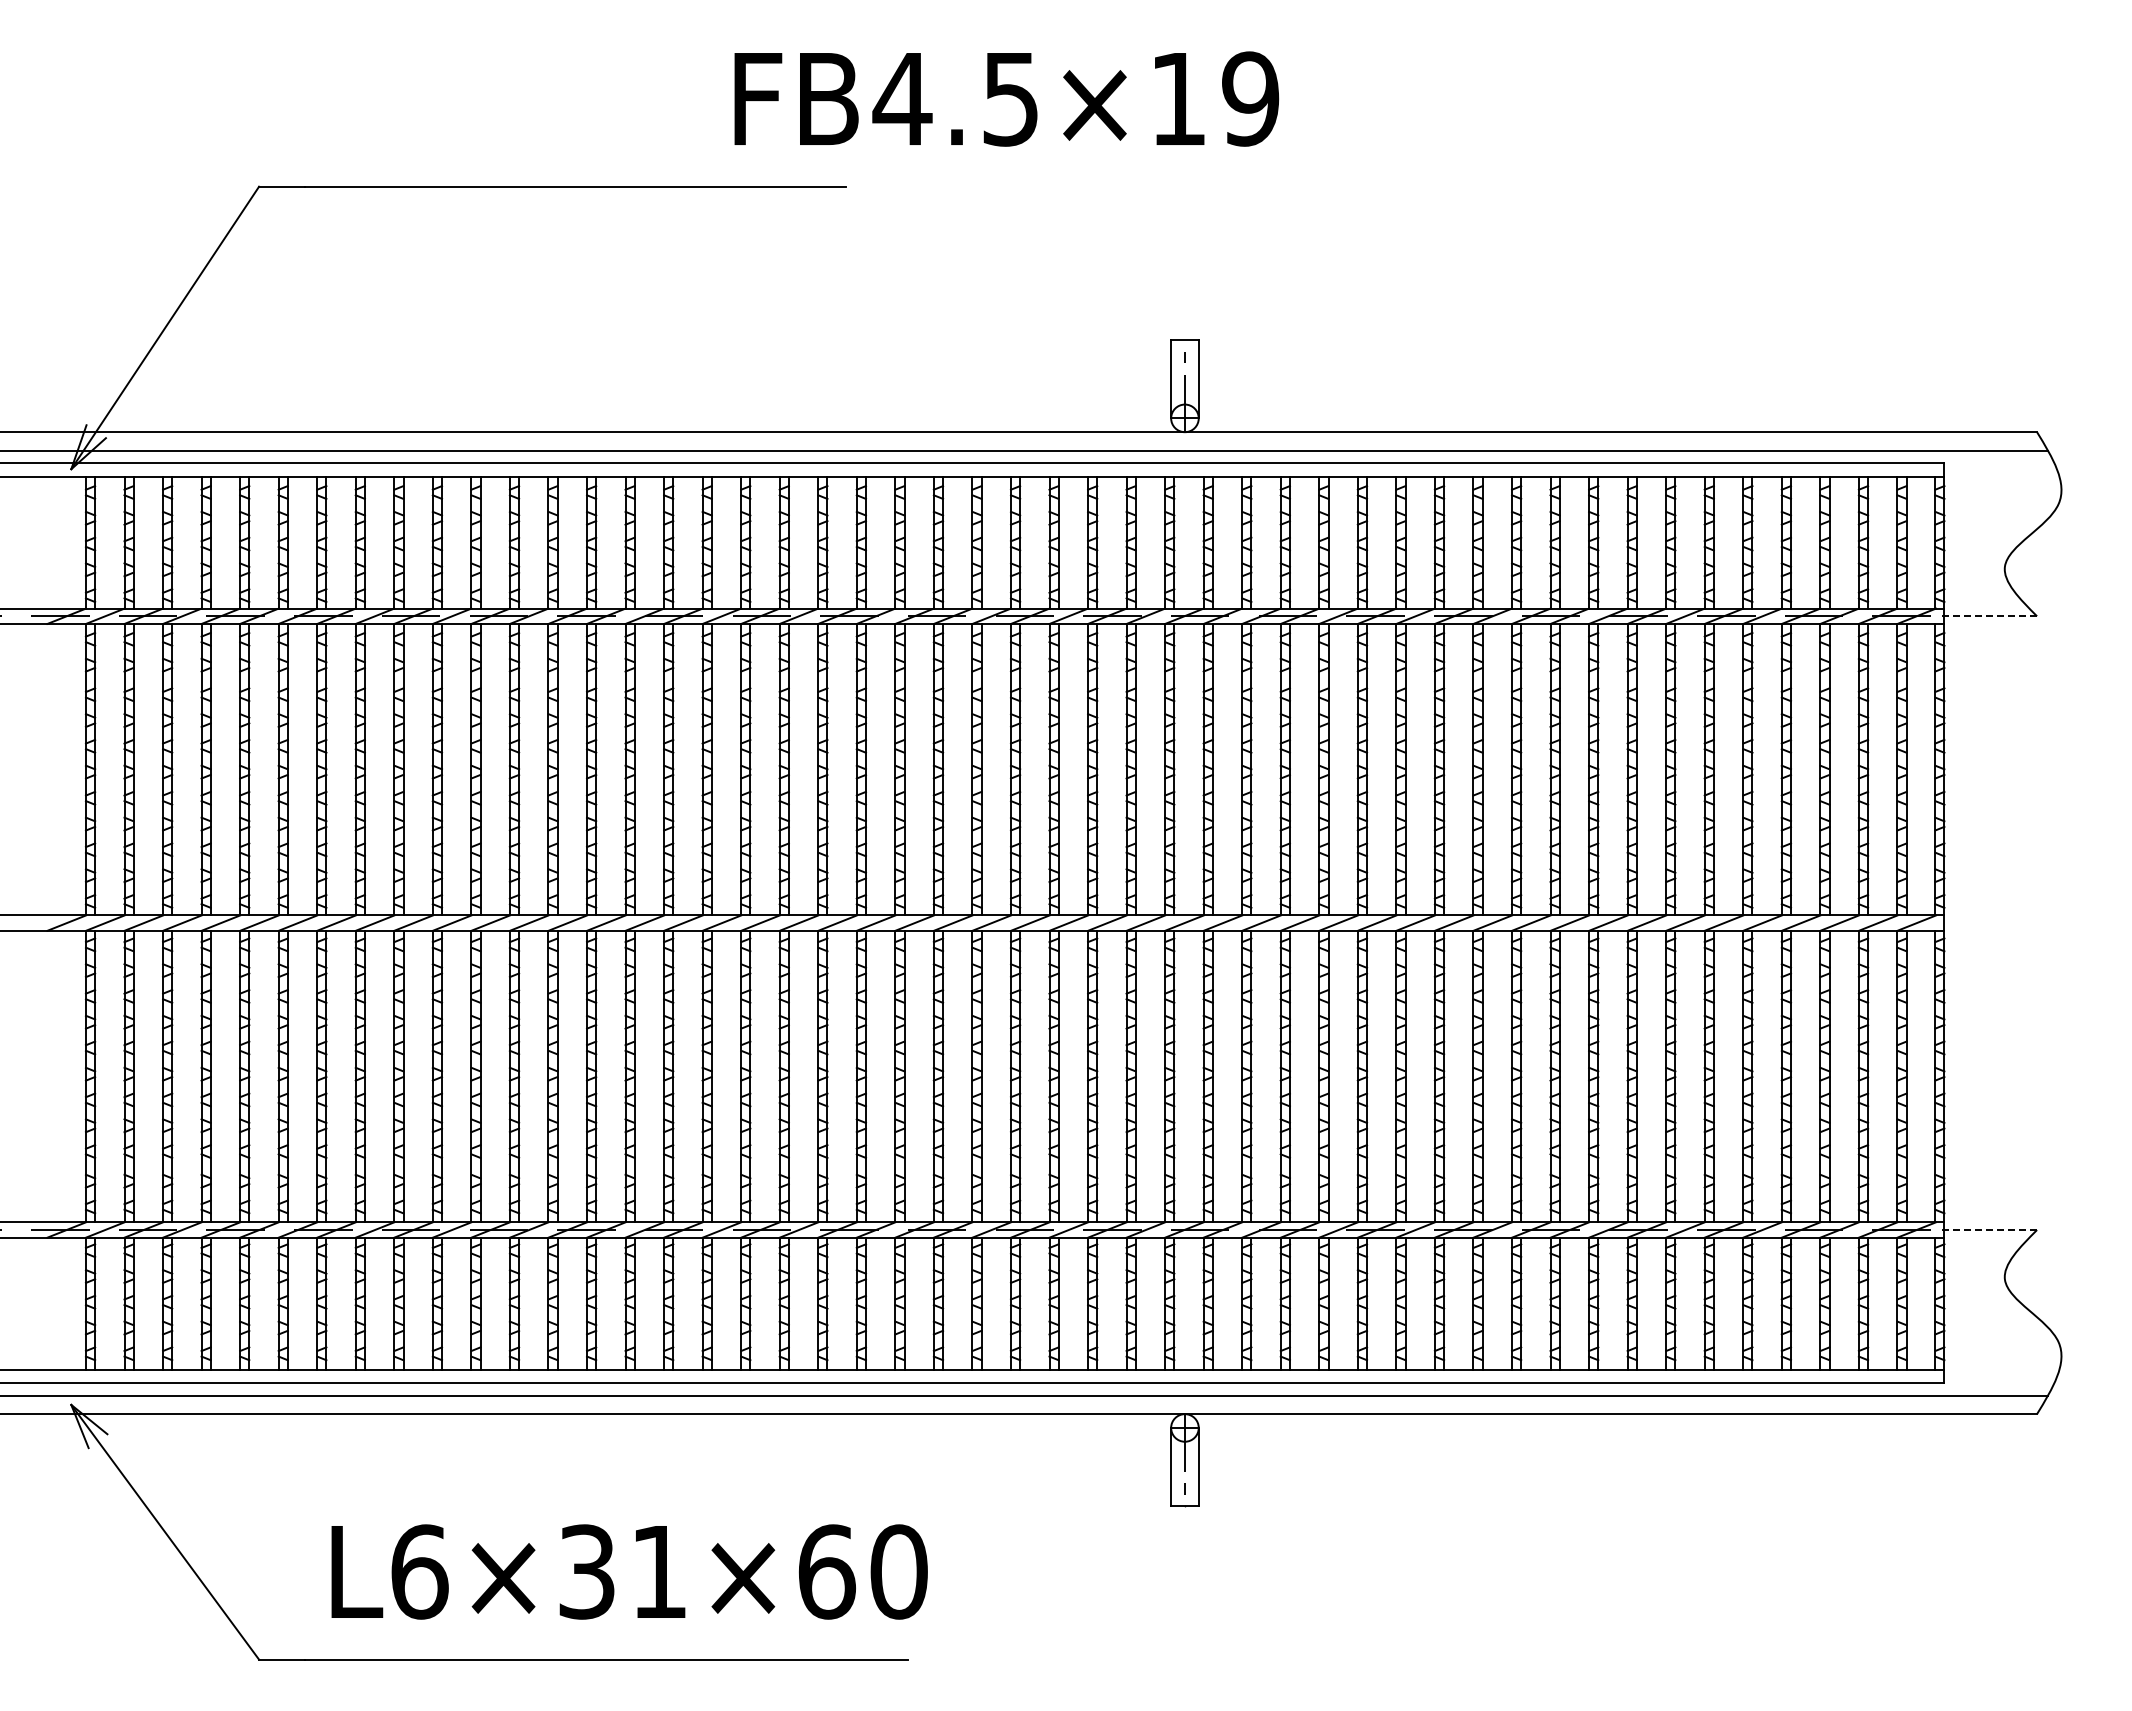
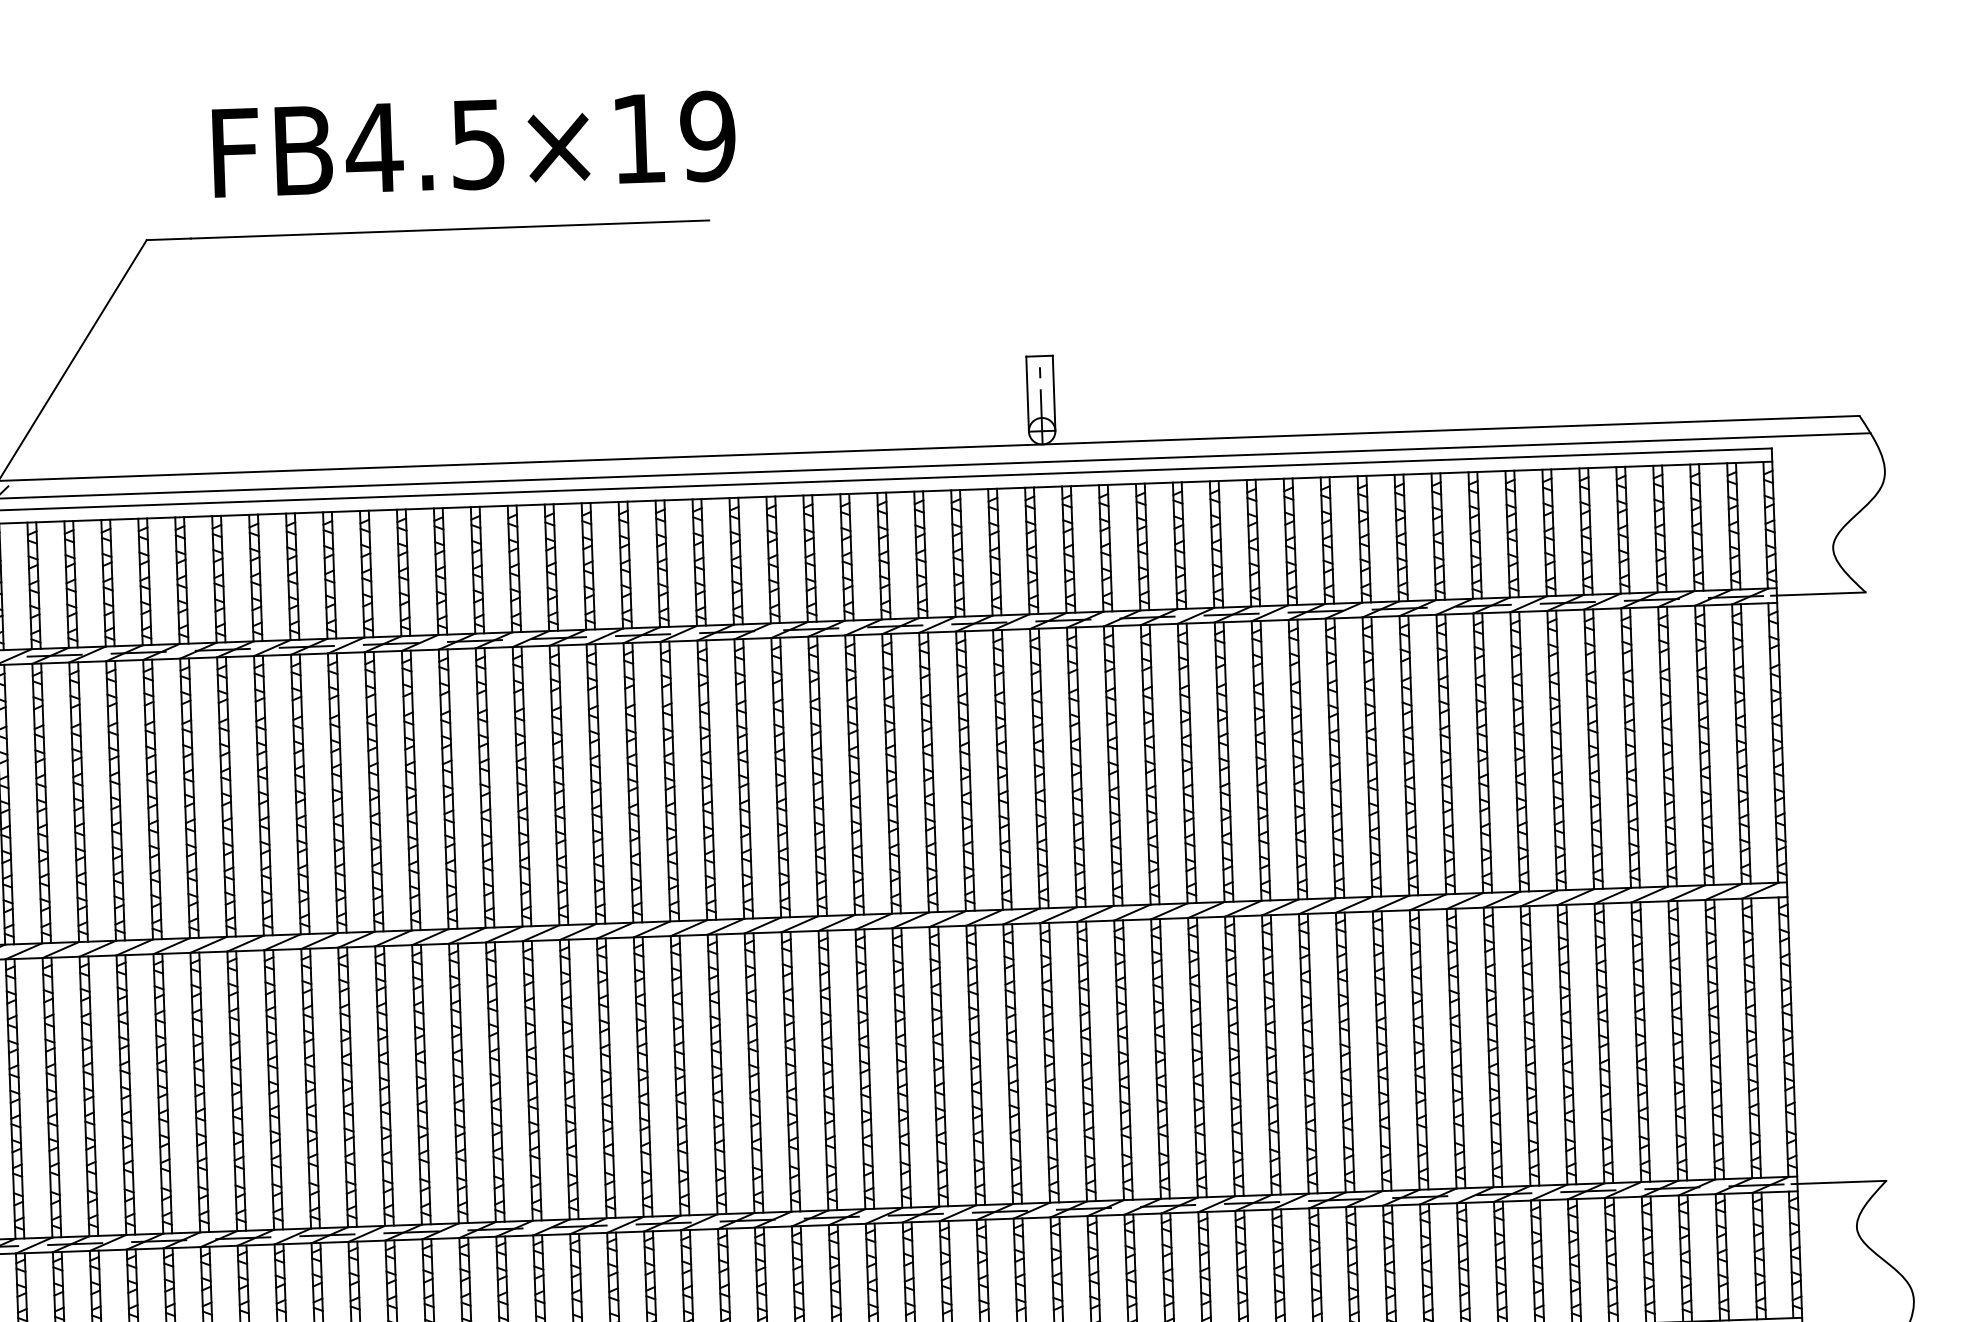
text: (1006, 98) -> (474, 144), moved
line: (1987, 616) -> (1818, 594), dashed -> solid
line: (1987, 1230) -> (1838, 1182), dashed -> solid

